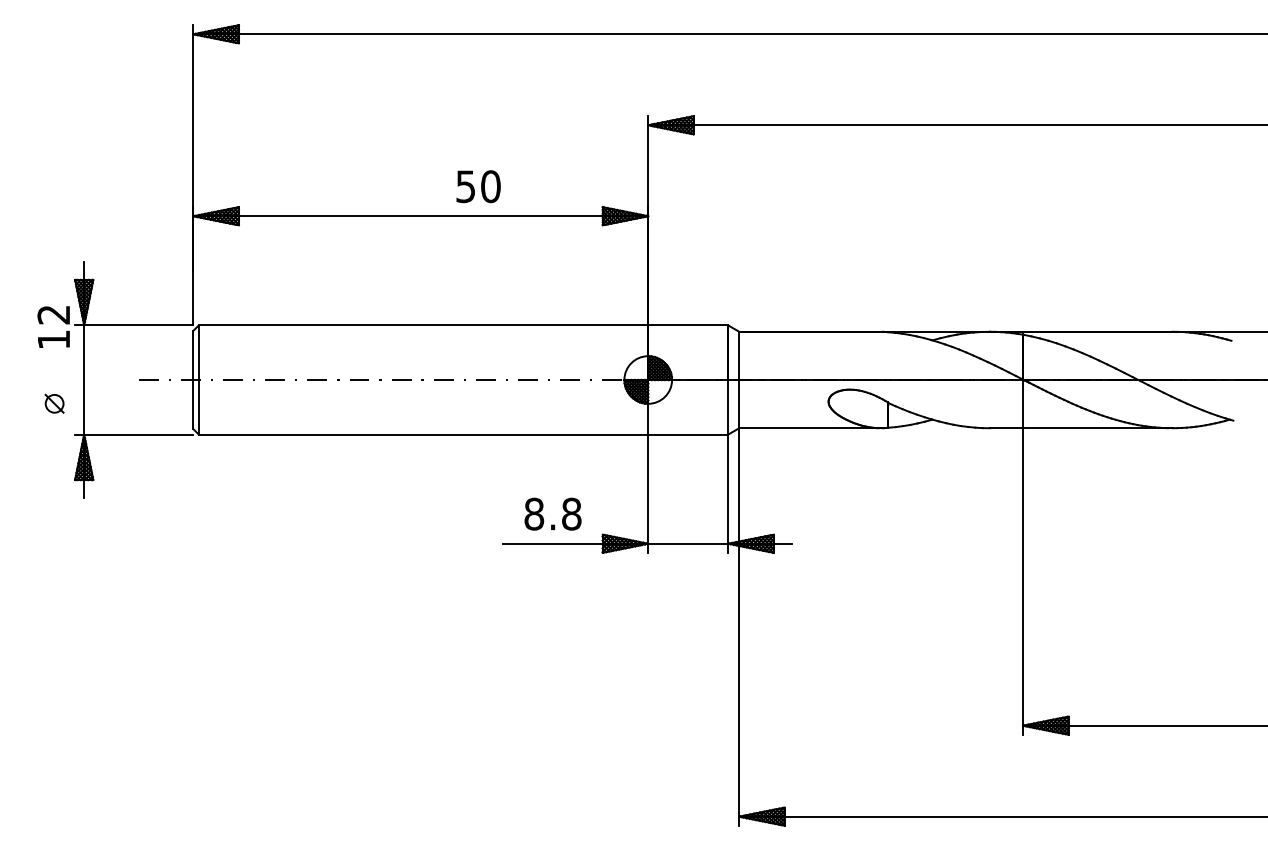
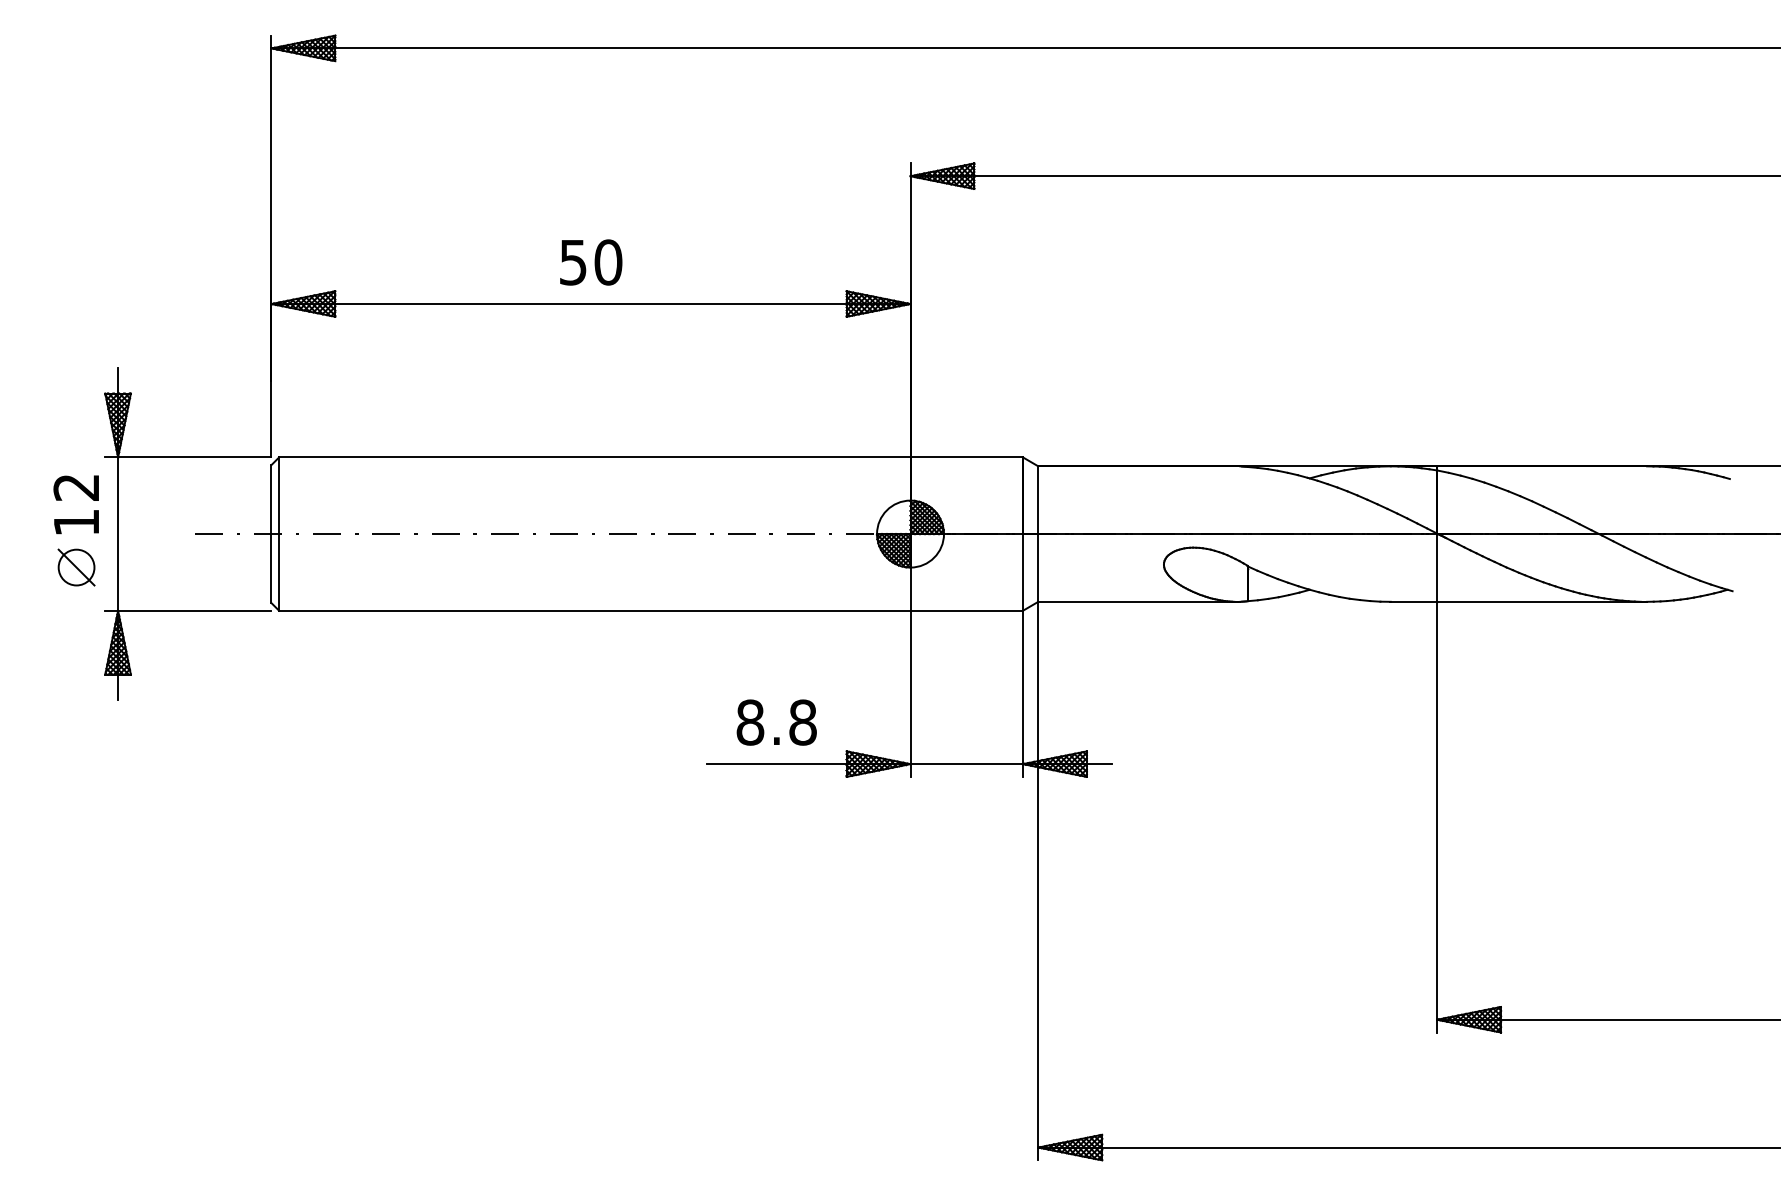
text: (478, 186) -> (591, 262), moved
text: (53, 326) -> (75, 504), moved
part: (54, 403) -> (76, 567), size x1.43

